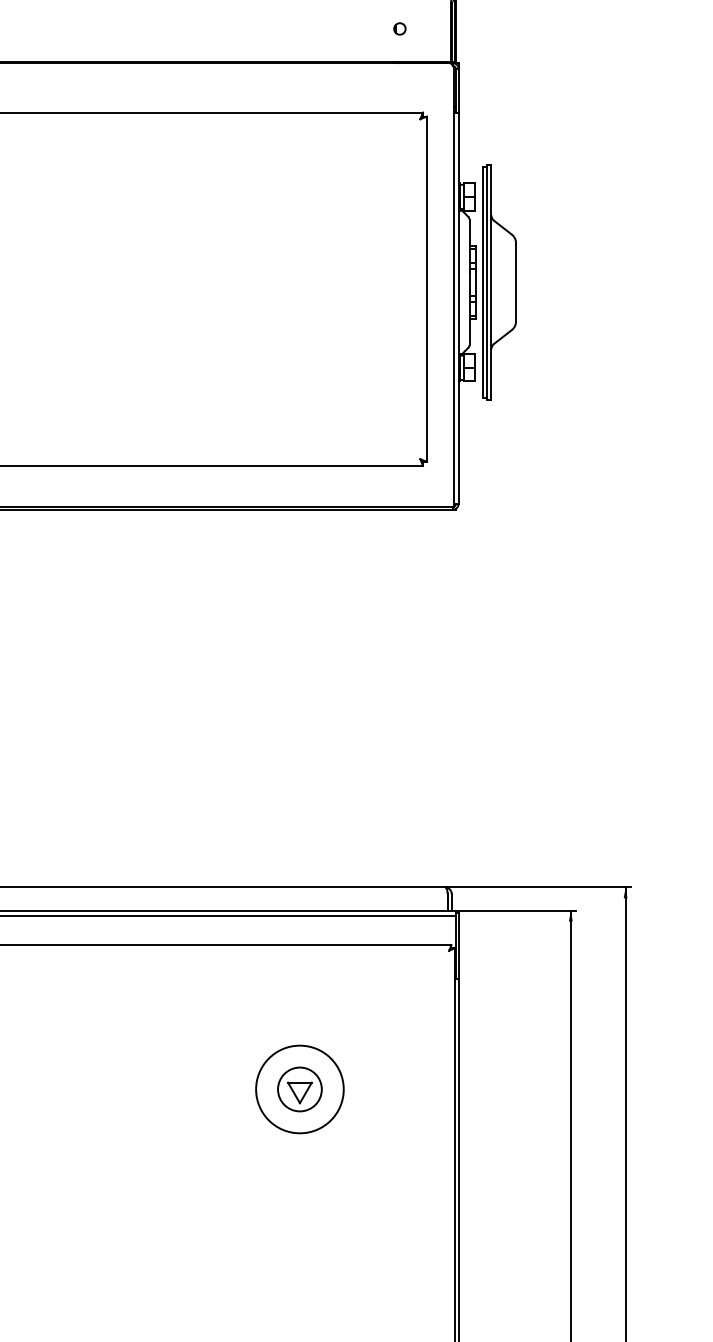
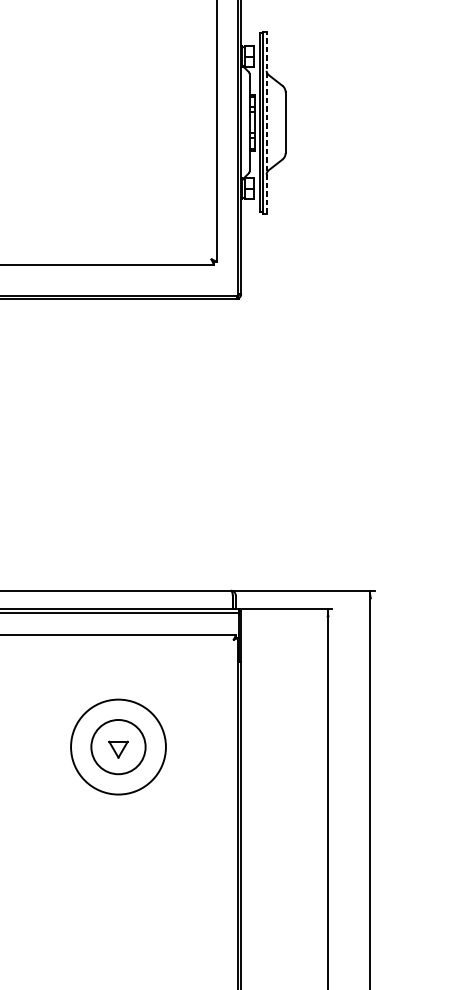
line: (491, 282) -> (266, 122), solid -> dashed
circle: (299, 1089) -> (118, 747), size x1.4
circle: (299, 1089) -> (118, 747), size x1.6

